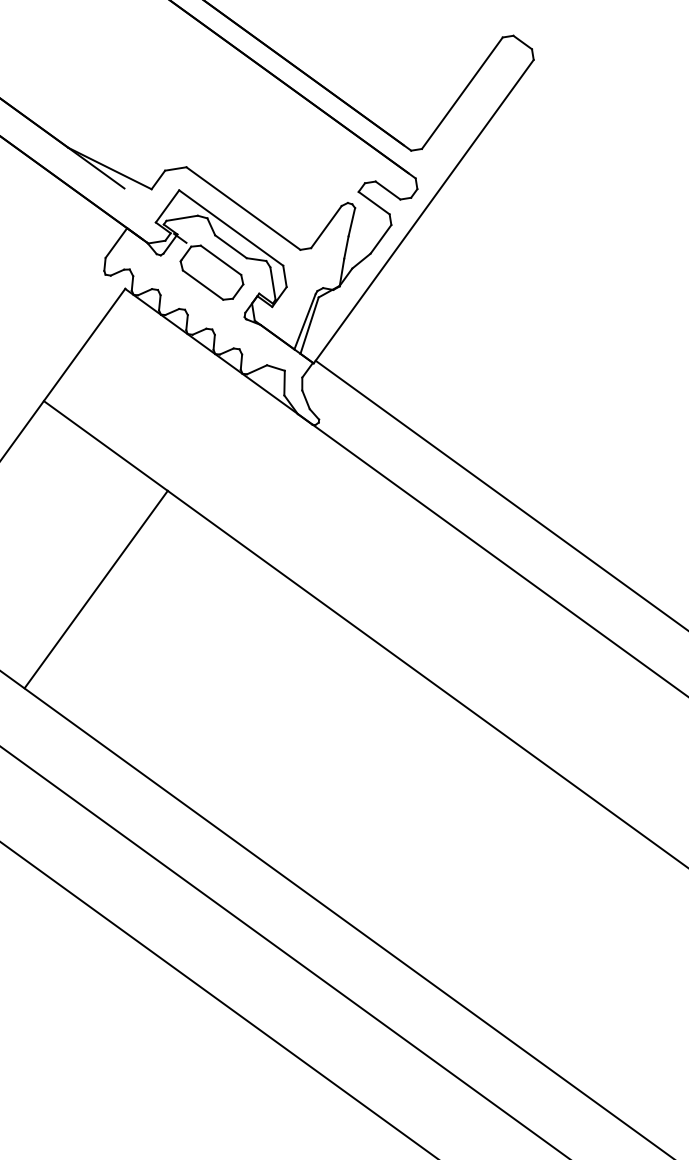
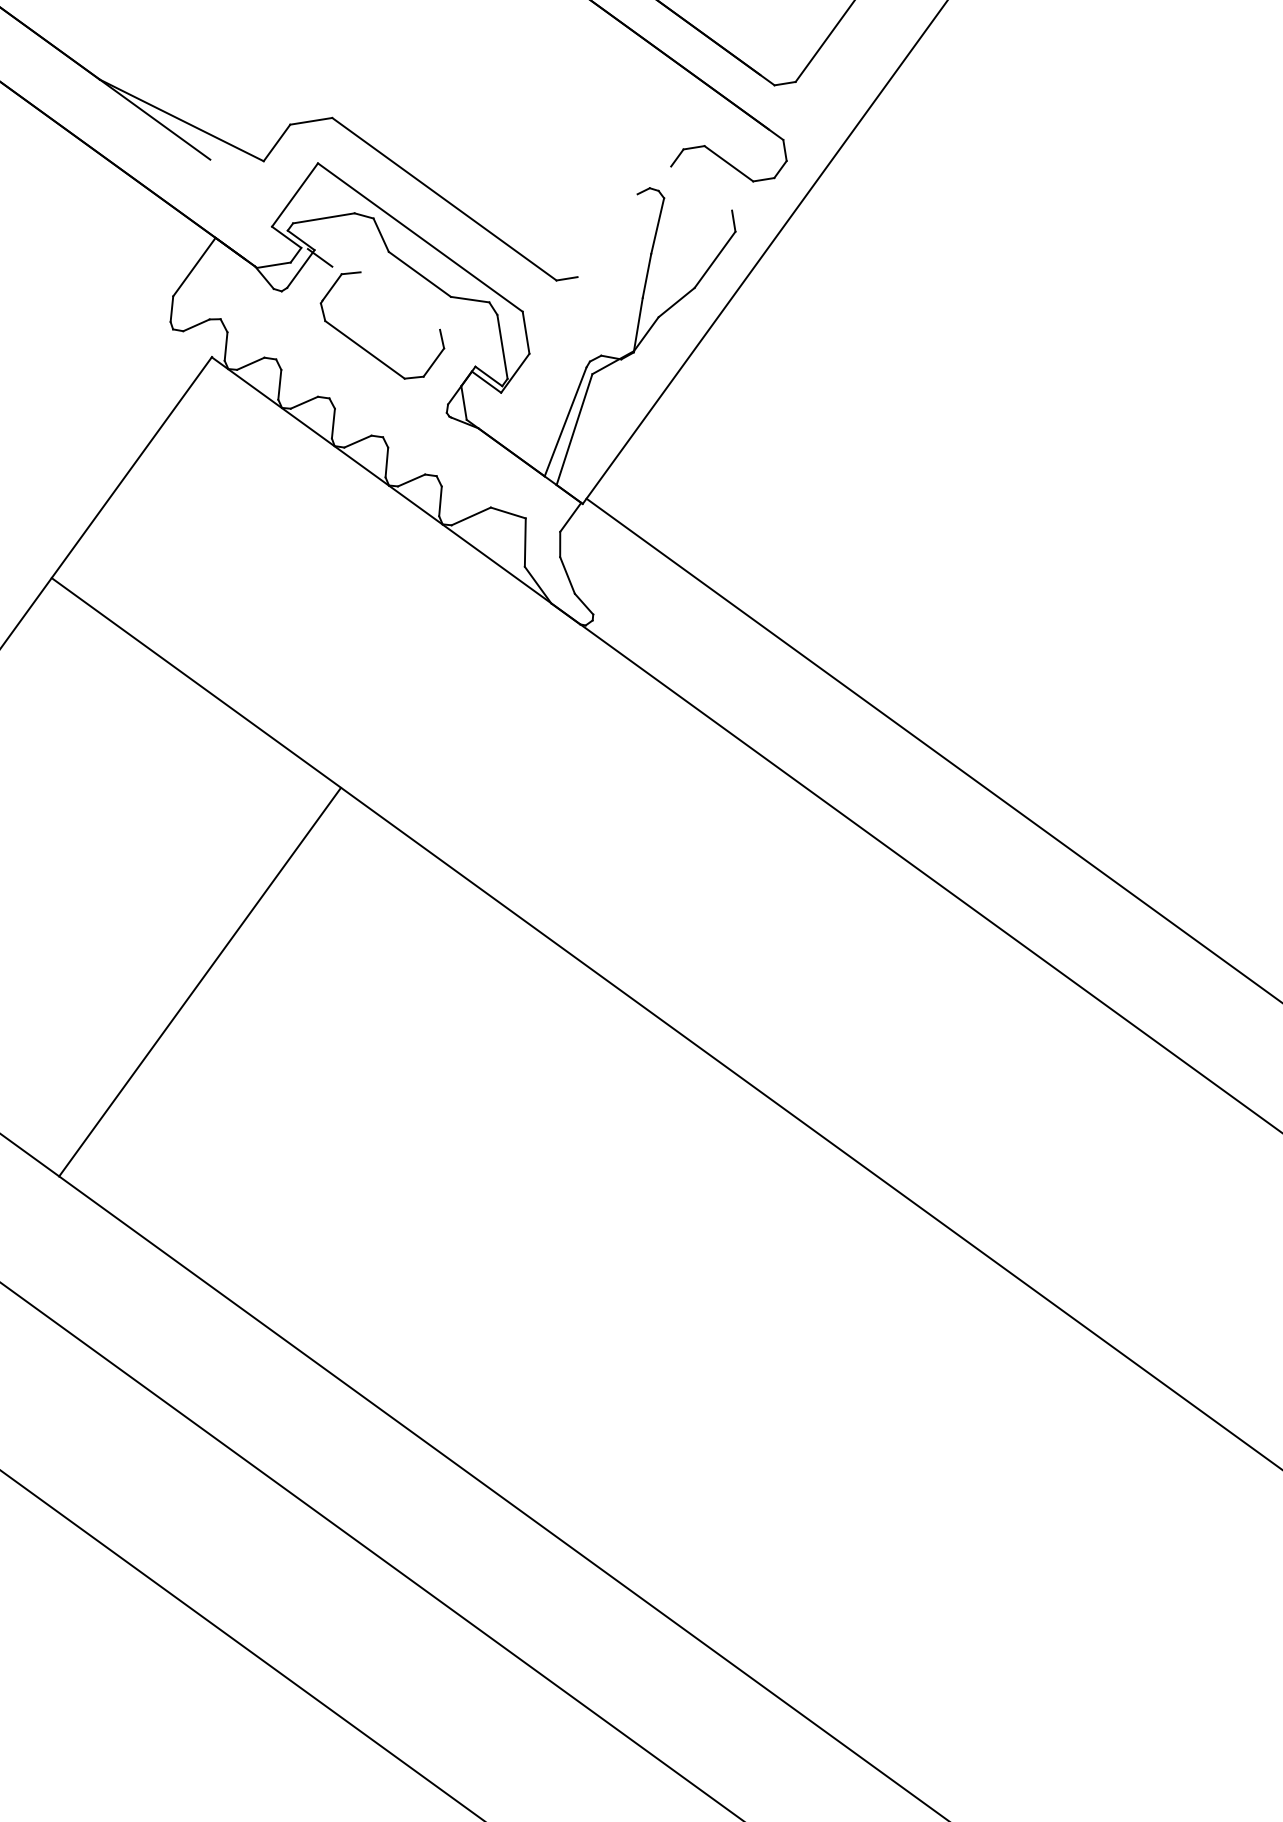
line: (373, 202) -> (700, 187), removed
line: (326, 227) -> (607, 236), removed
line: (220, 259) -> (399, 299), removed
line: (95, 589) -> (198, 982), moved

